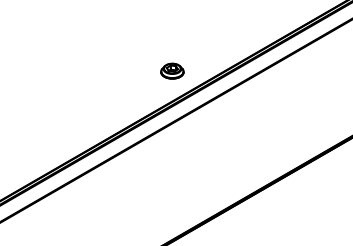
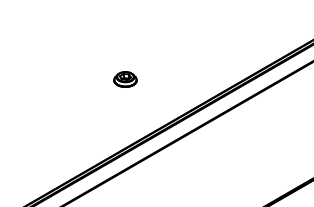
part: (172, 70) -> (125, 78), moved

